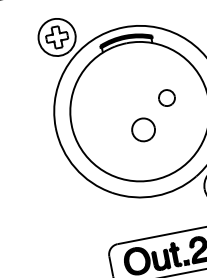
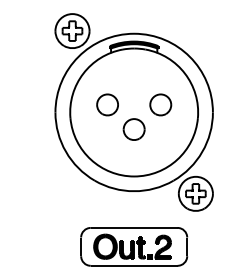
part: (166, 97) -> (160, 104), size x1.43
part: (109, 108) -> (107, 104), added

